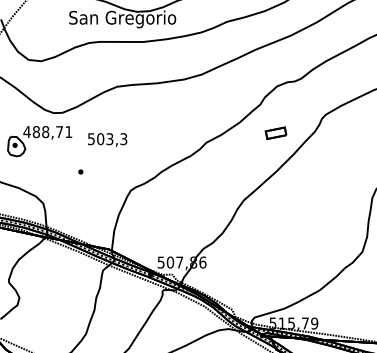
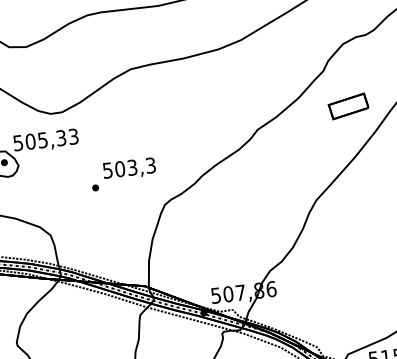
text: (47, 132) -> (45, 140), 488,71 -> 505,33
part: (275, 133) -> (347, 106), size x1.43
text: (107, 139) -> (129, 168), moved

